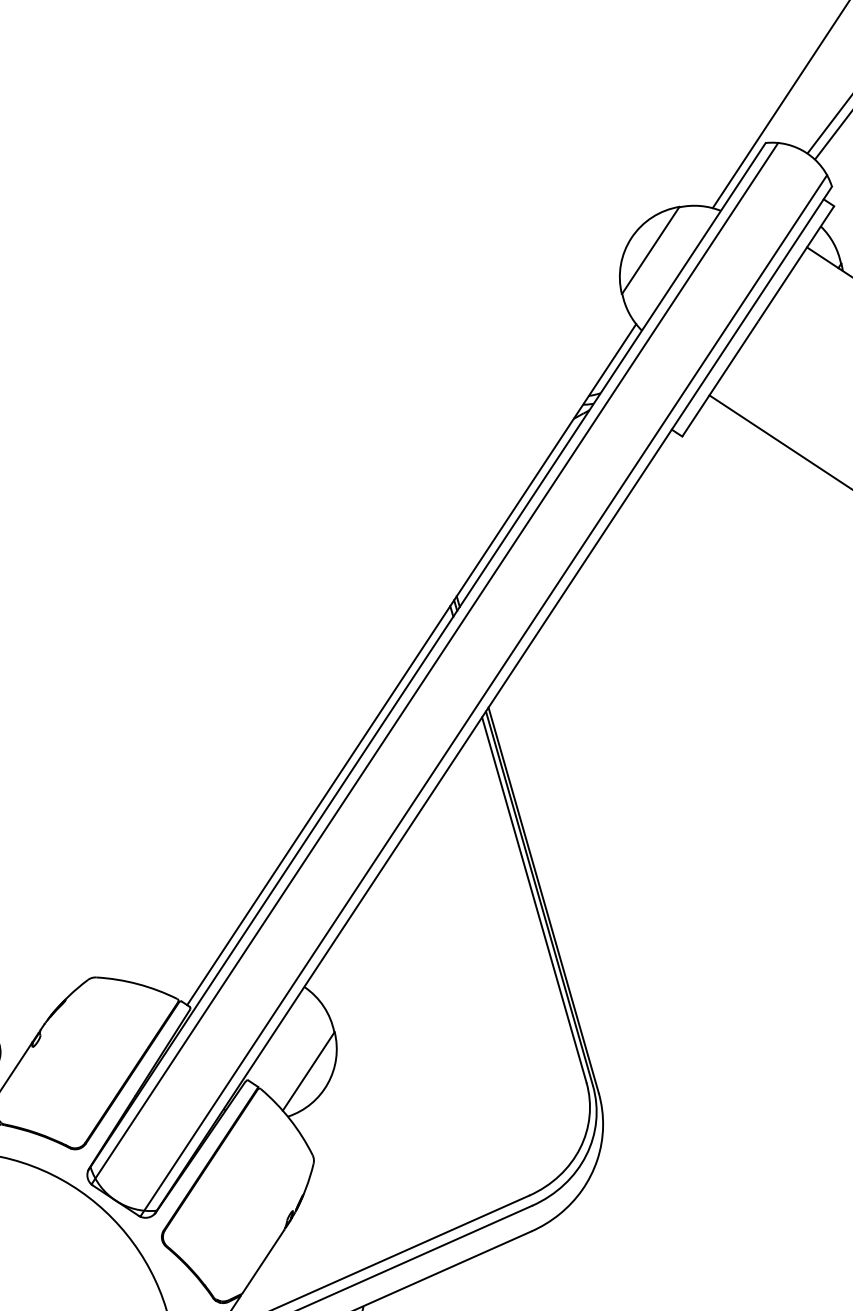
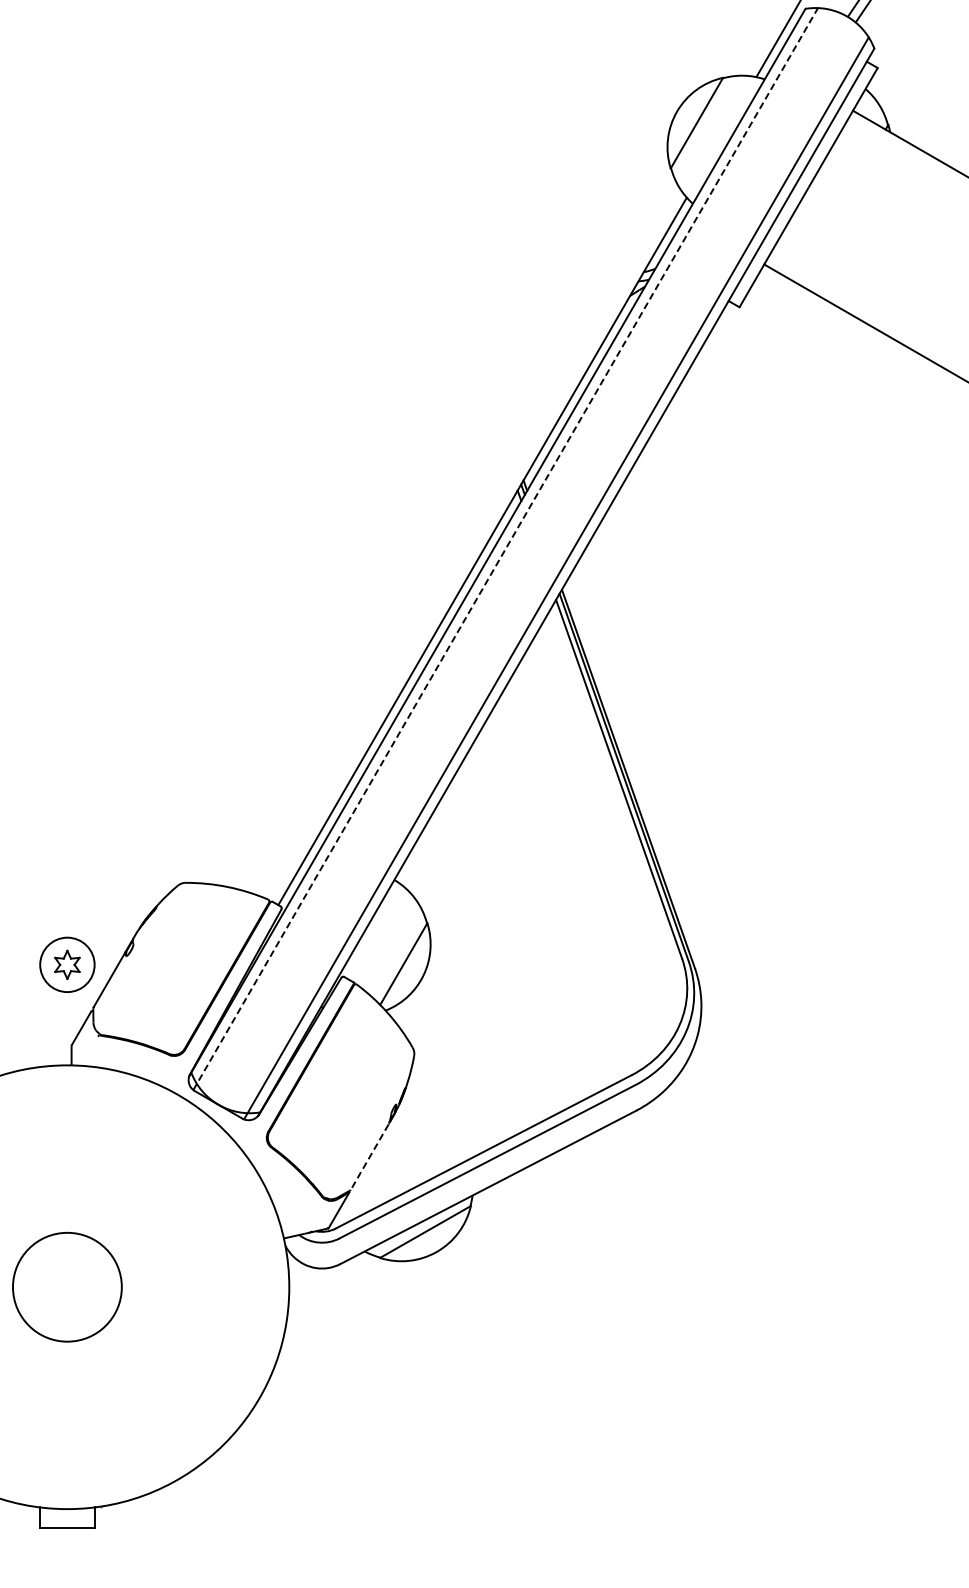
line: (434, 664) -> (505, 549), solid -> dashed
line: (263, 1262) -> (369, 1157), solid -> dashed

